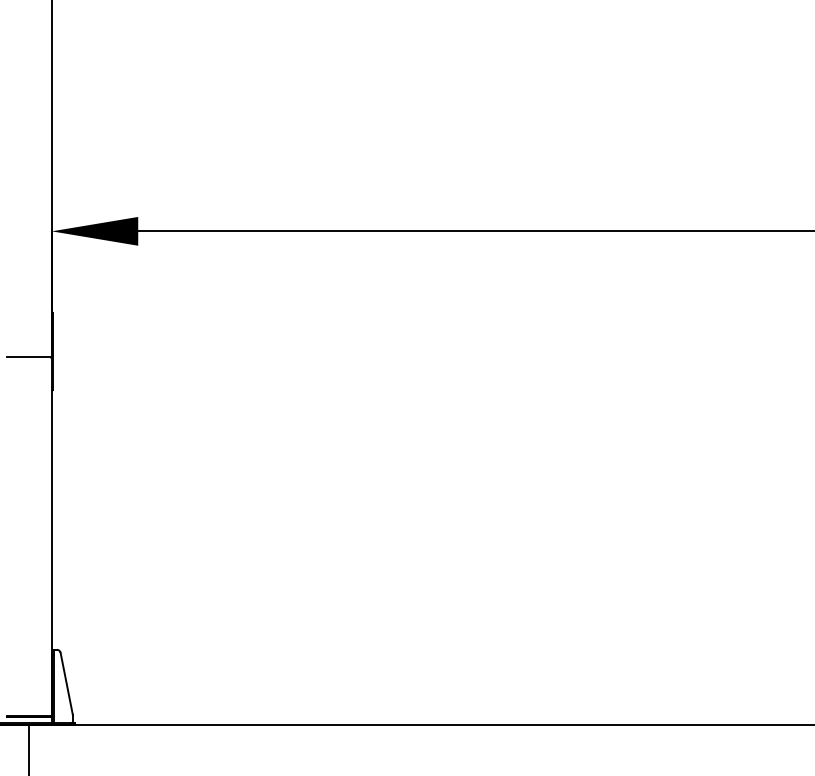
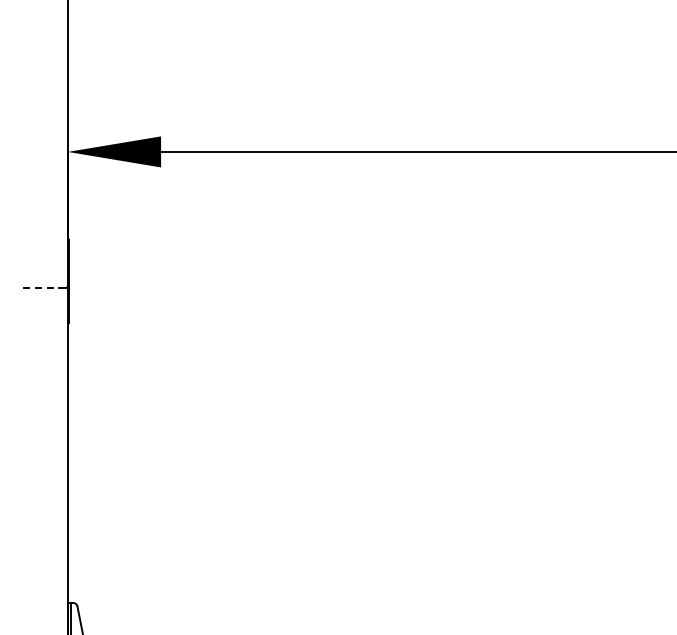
line: (28, 357) -> (42, 287), solid -> dashed

